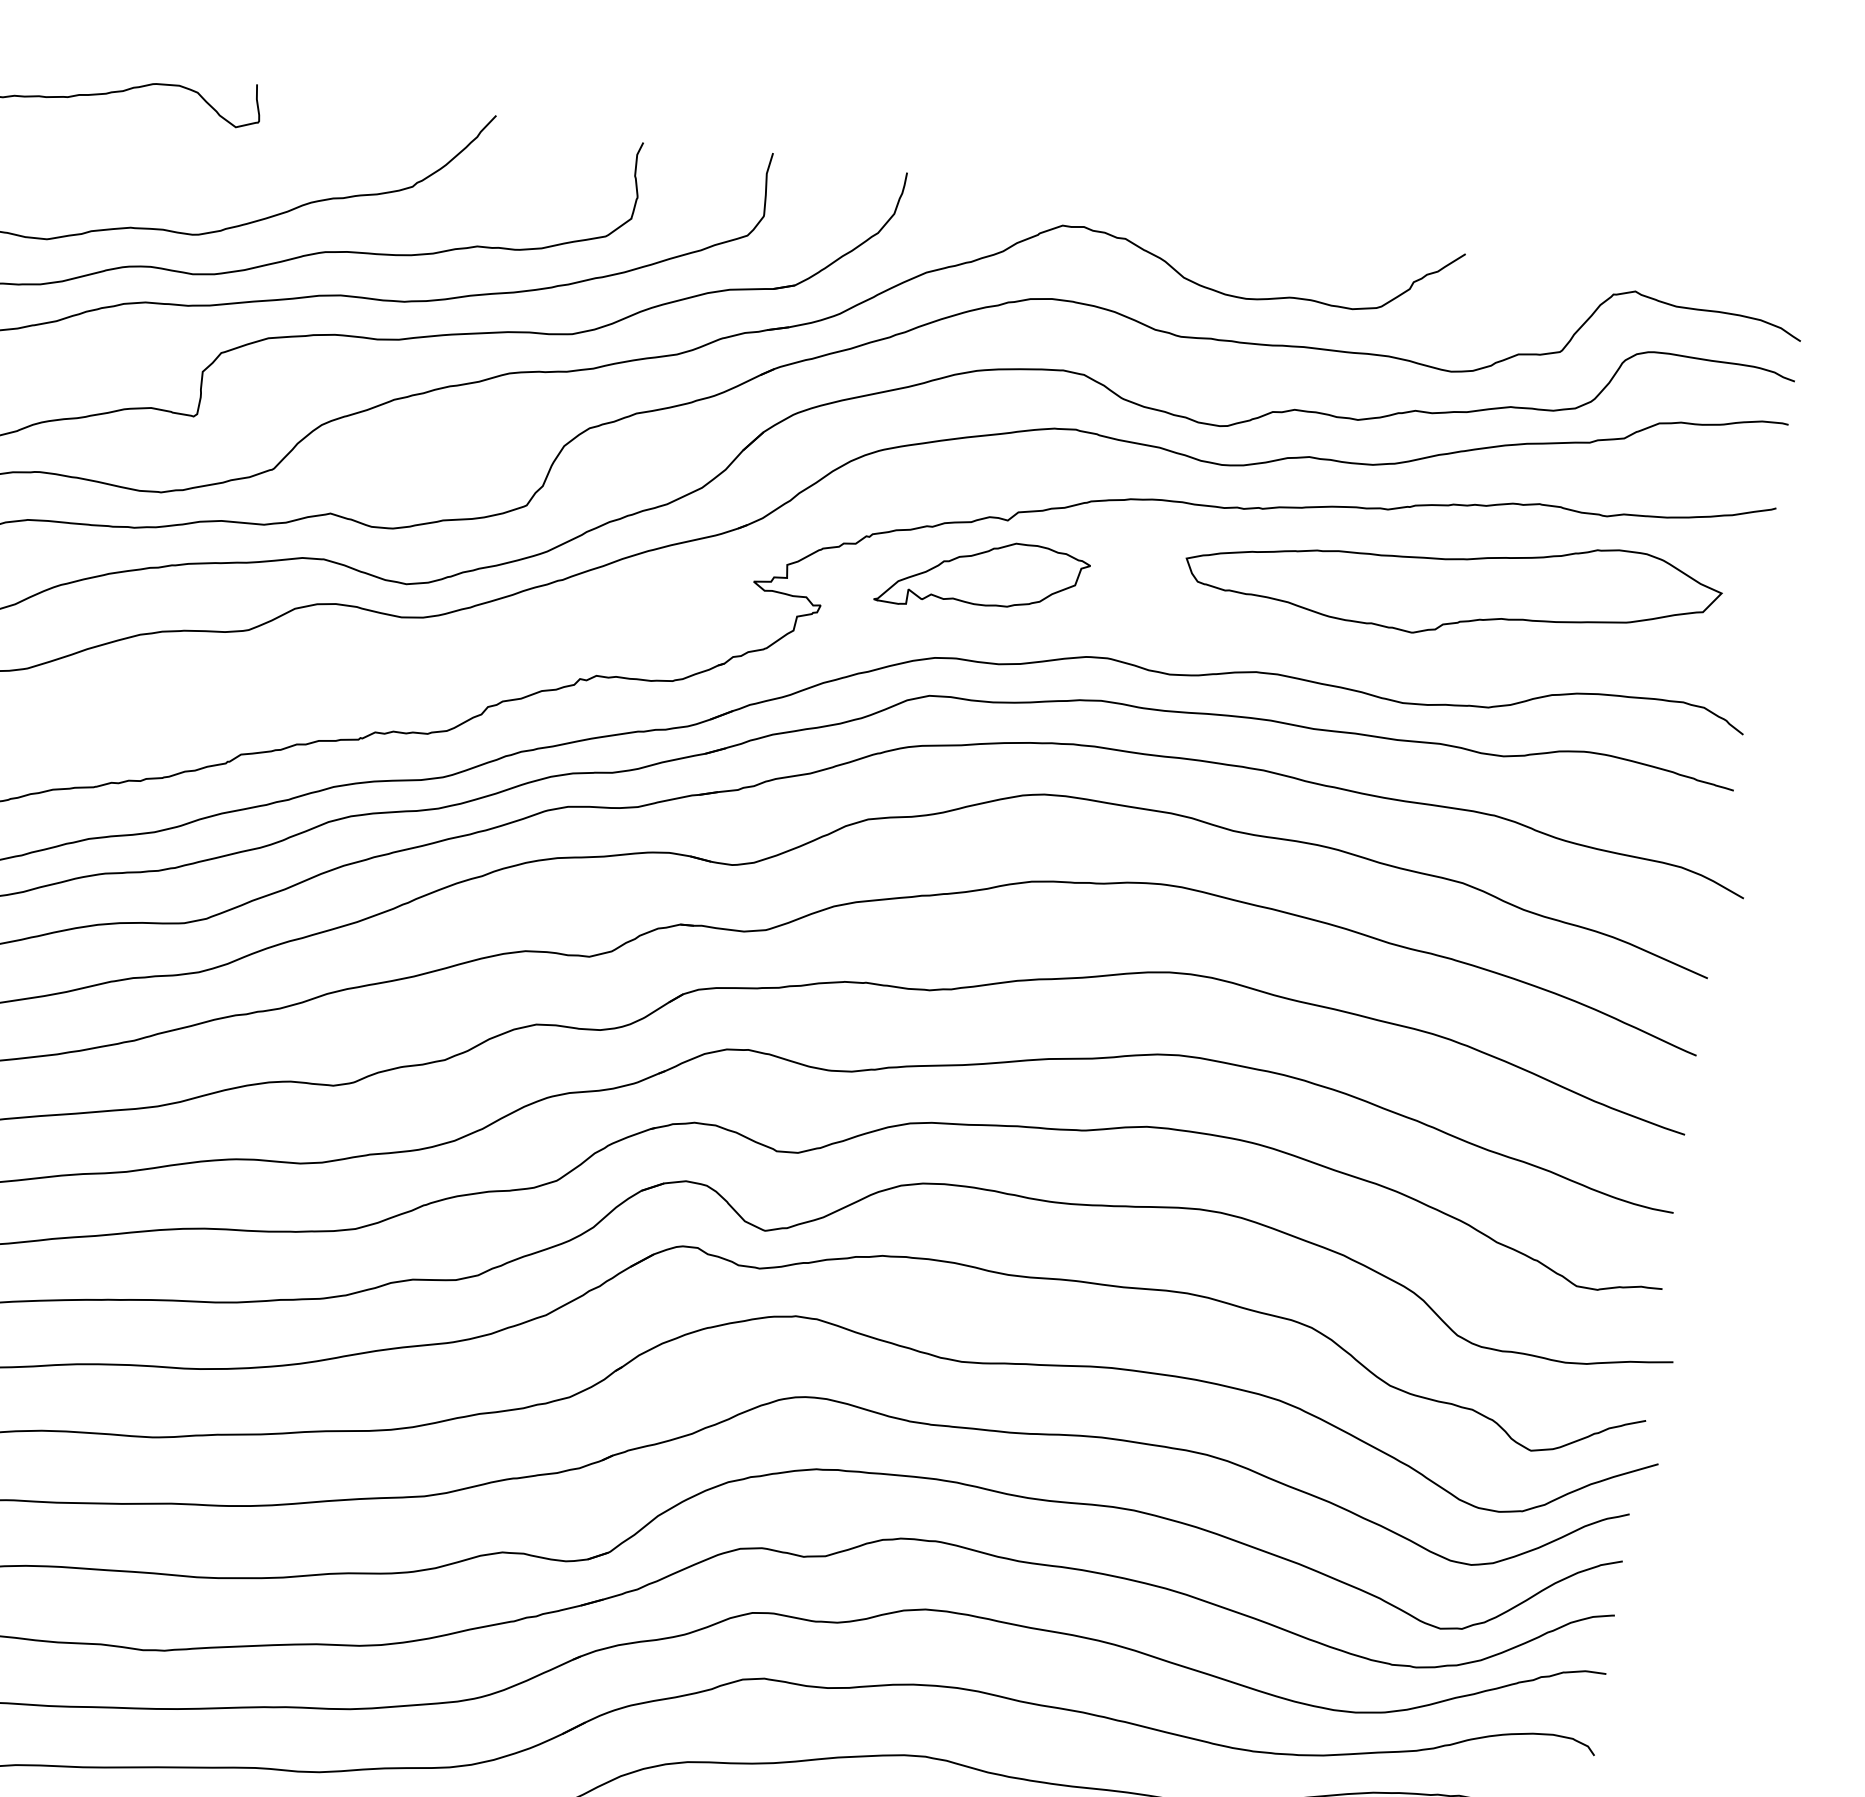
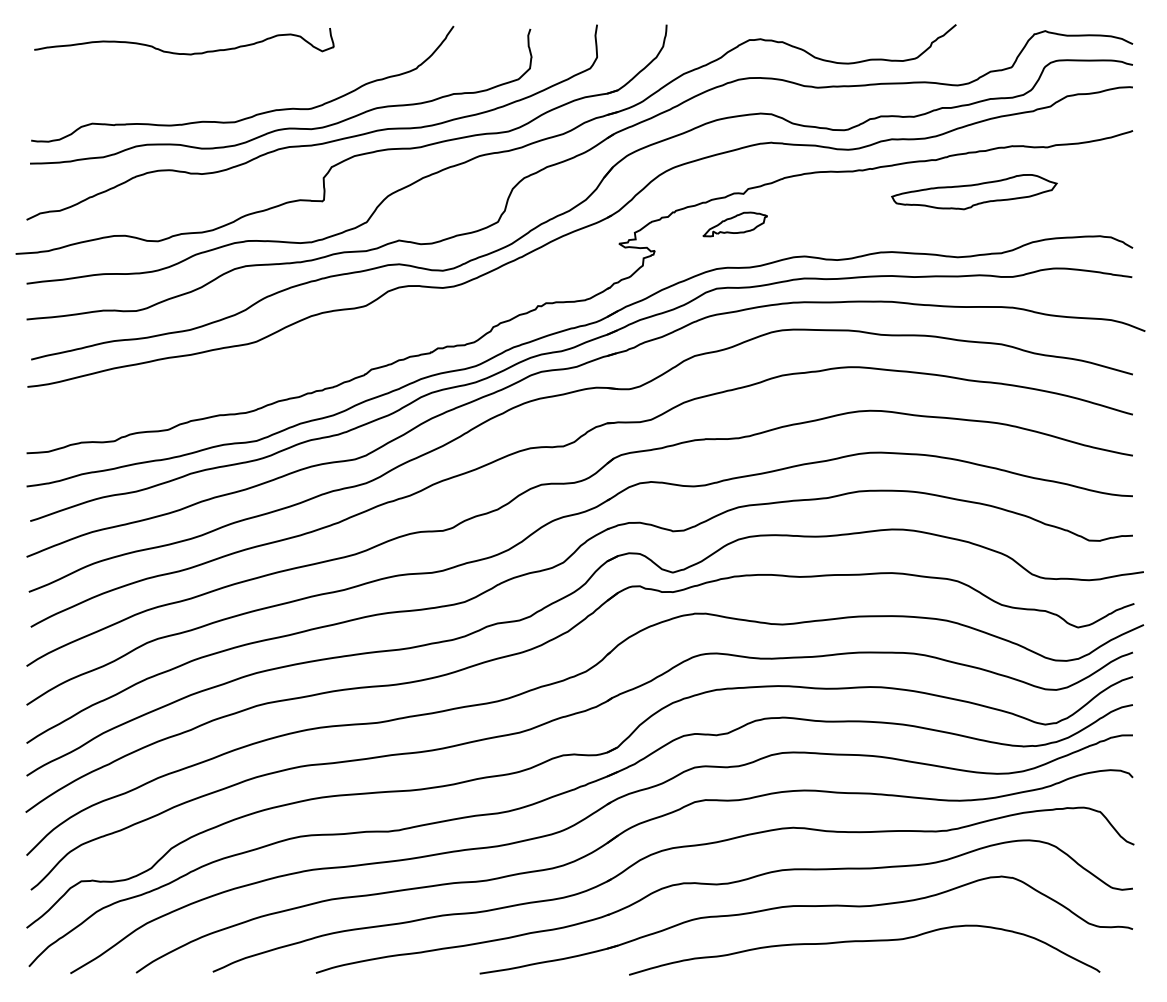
part: (983, 577) -> (735, 224), size x0.6
part: (1453, 580) -> (974, 191), size x0.6

